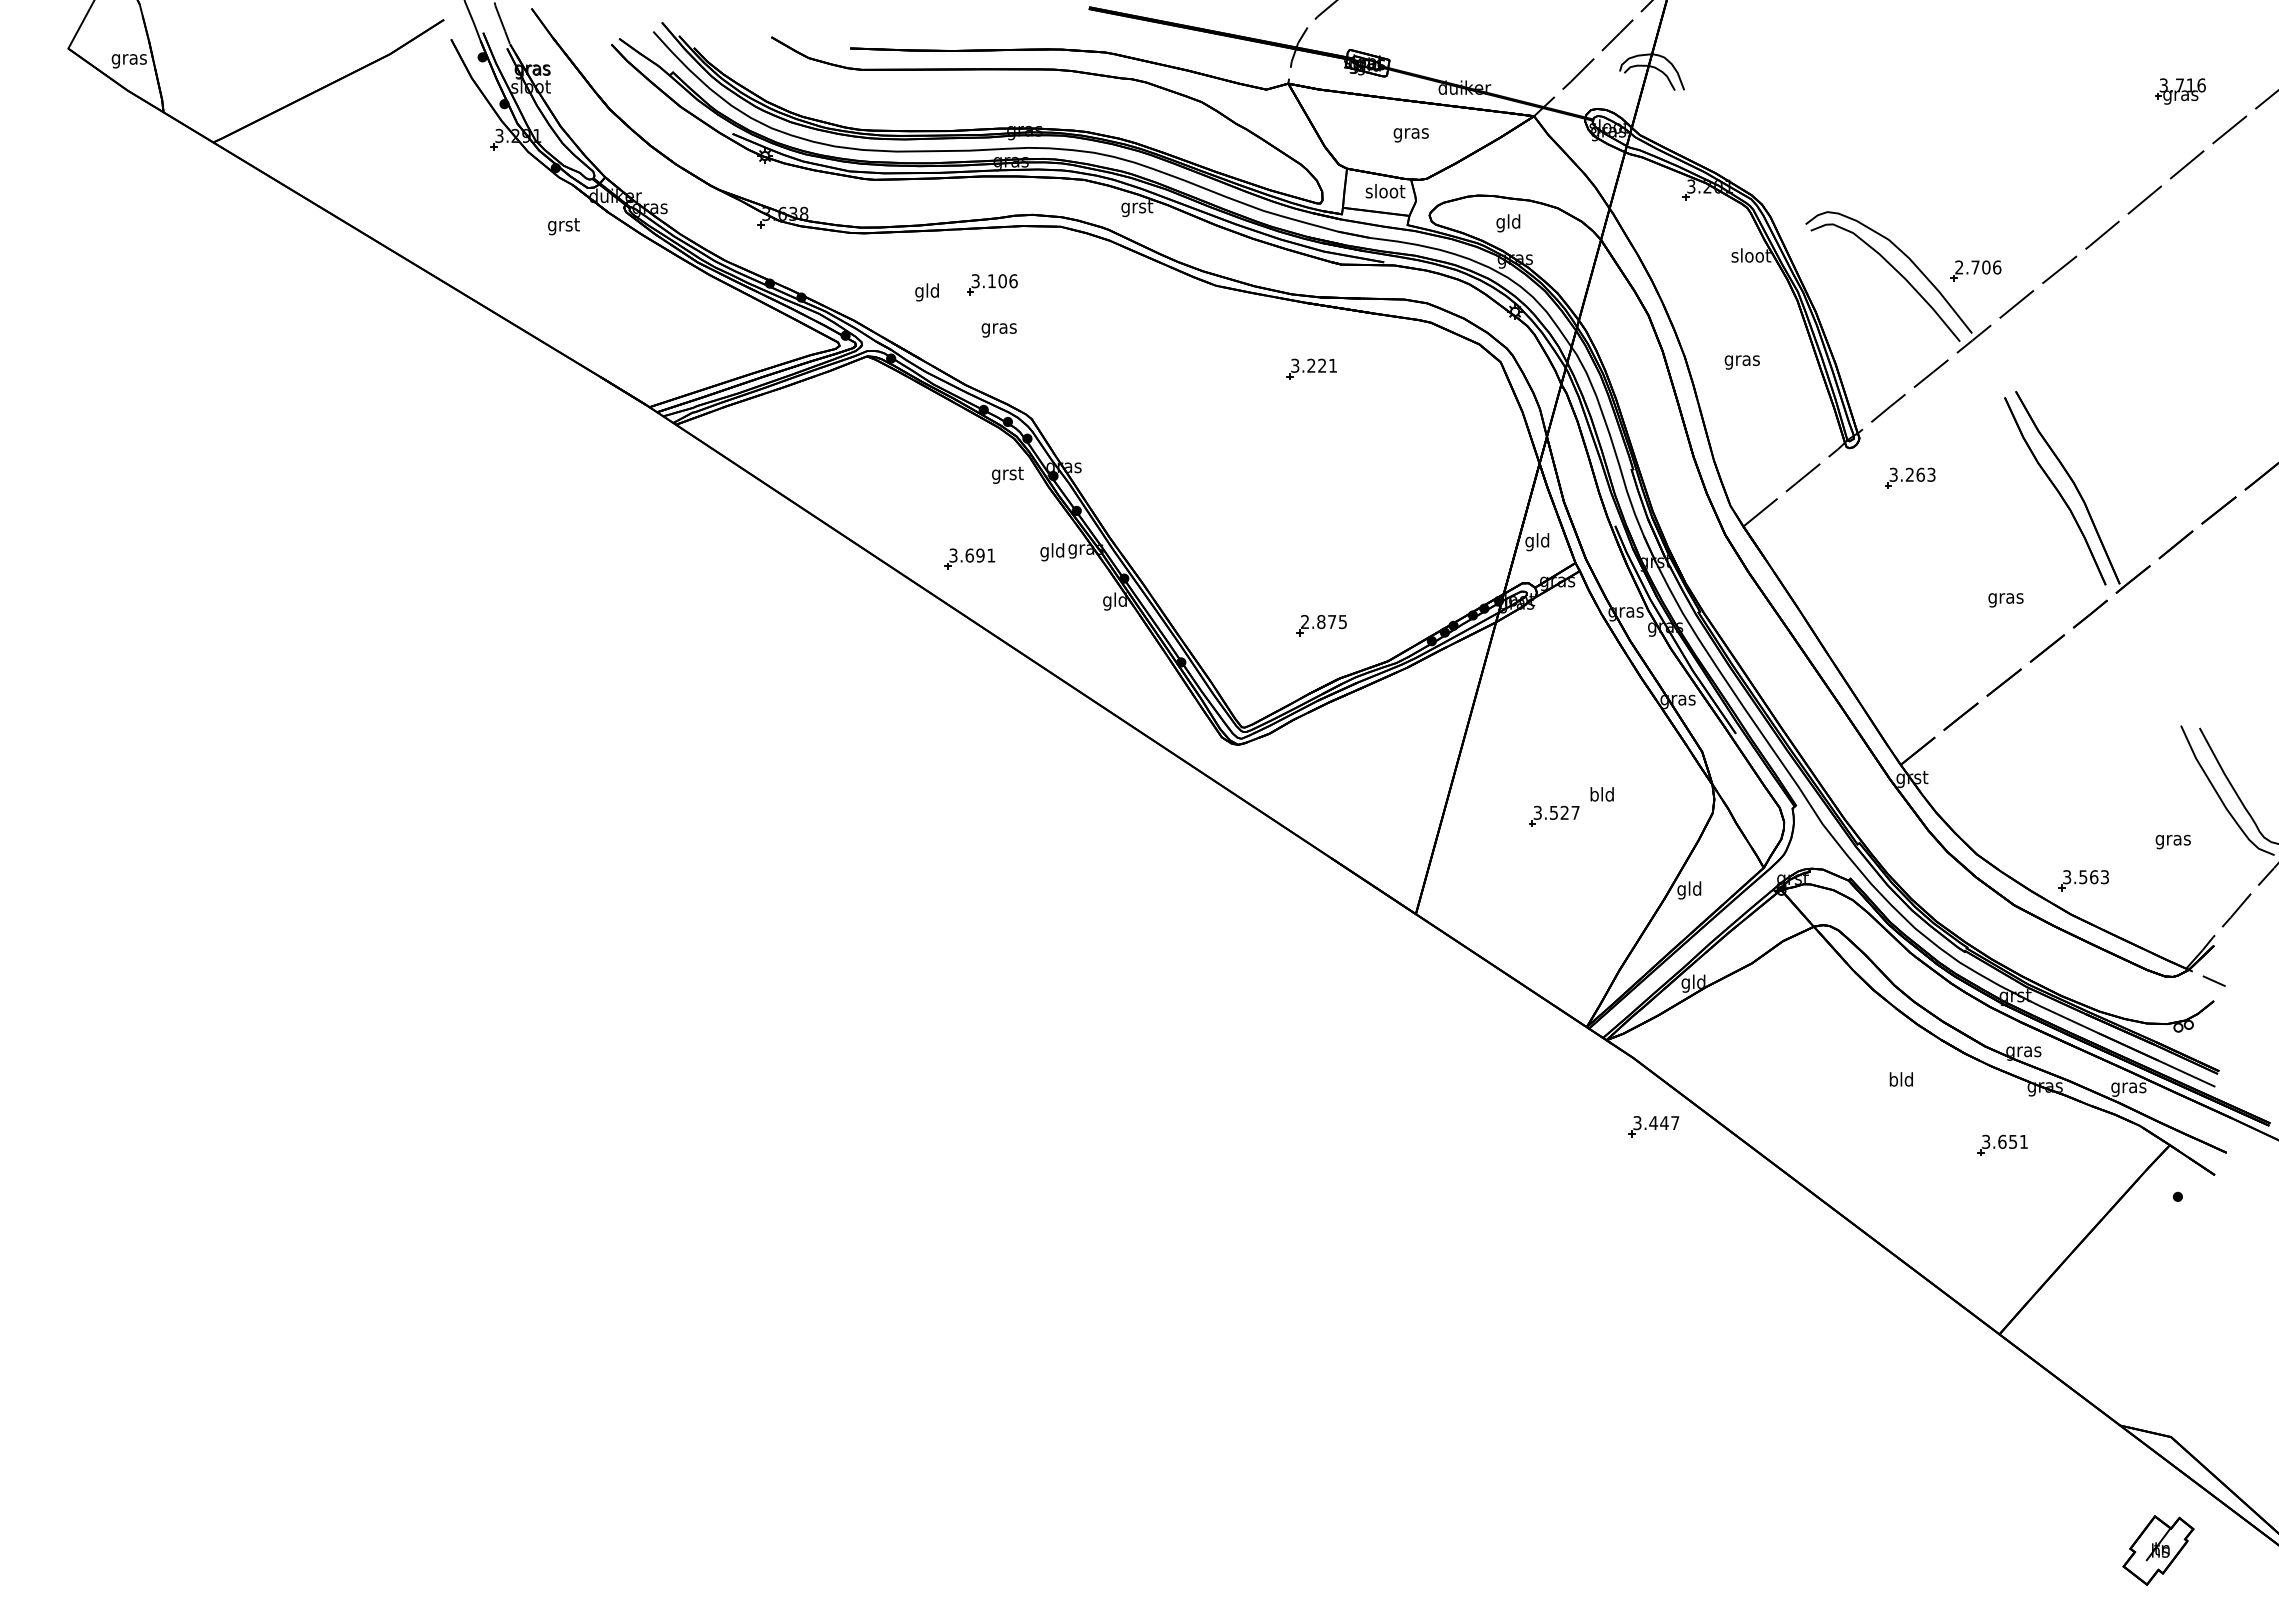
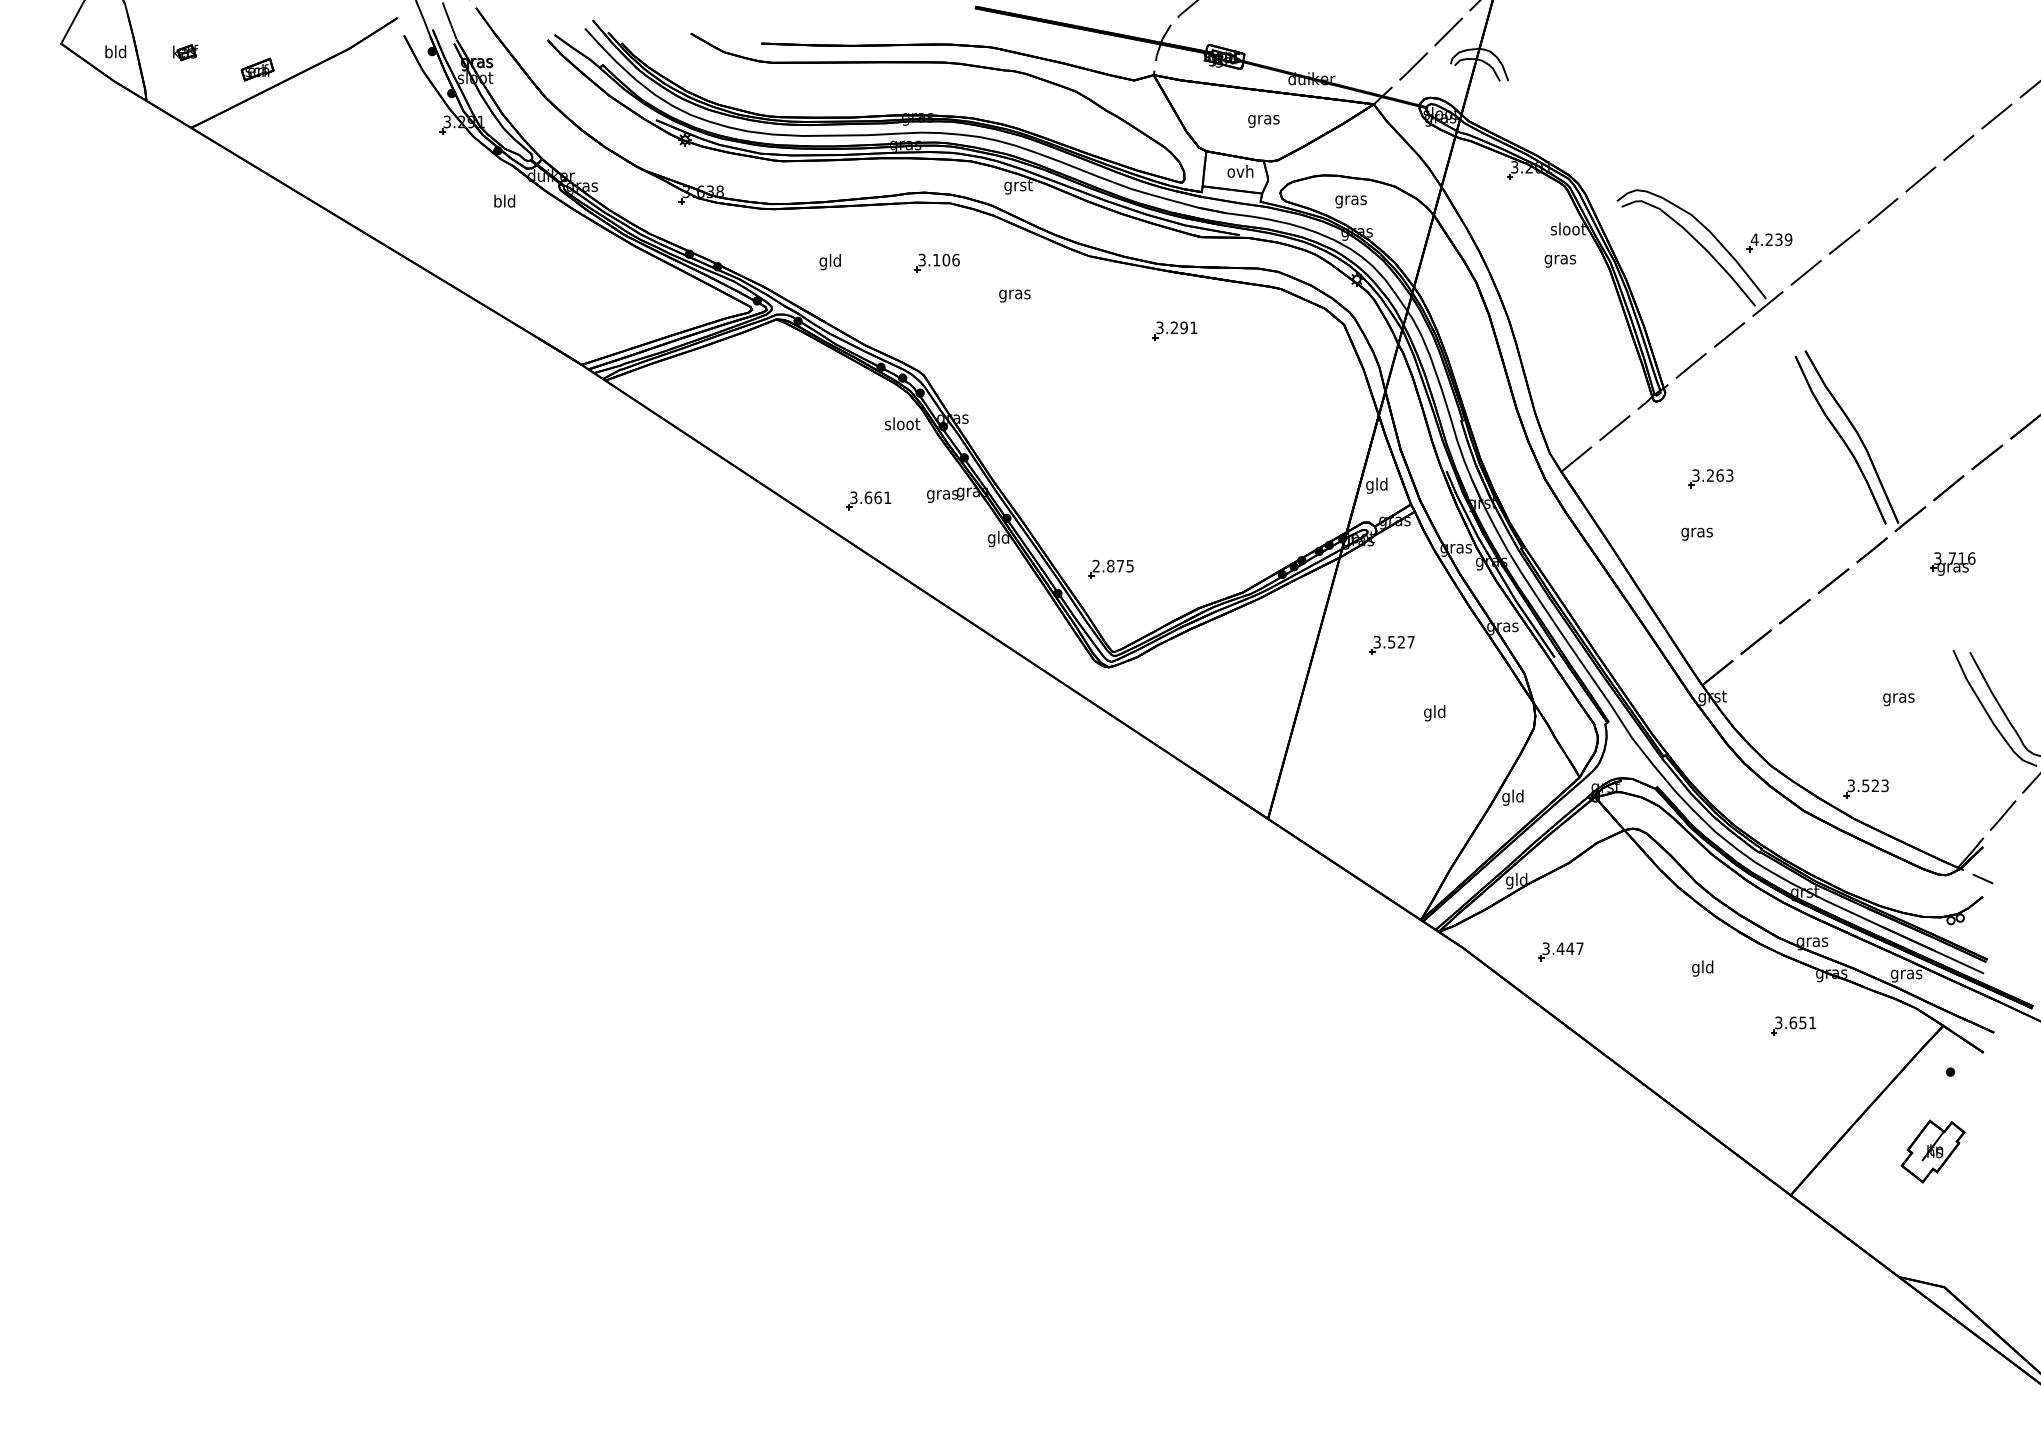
part: (207, 58) -> (185, 52), added
text: (128, 59) -> (115, 53), gras -> bld
part: (287, 77) -> (257, 69), added
part: (2180, 91) -> (1952, 564), moved
text: (1385, 191) -> (1240, 171), sloot -> ovh
text: (1508, 223) -> (1350, 200), gld -> gras
text: (563, 226) -> (504, 203), grst -> bld
text: (1977, 267) -> (1771, 239), 2.706 -> 4.239
part: (992, 284) -> (937, 263), moved
text: (998, 330) -> (1014, 296), moved
text: (1741, 362) -> (1559, 261), moved
text: (1322, 365) -> (1184, 327), 3.221 -> 3.291
text: (1007, 474) -> (902, 425), grst -> sloot
part: (1910, 477) -> (1711, 478), moved
text: (1052, 552) -> (942, 495), gld -> gras
text: (980, 555) -> (878, 497), 3.691 -> 3.661
text: (2005, 600) -> (1696, 534), moved
part: (1321, 625) -> (1110, 569), moved
text: (1594, 796) -> (1427, 713), bld -> gld
part: (1554, 815) -> (1392, 644), moved
text: (2172, 841) -> (1898, 699), moved
text: (2094, 877) -> (1875, 786), 3.563 -> 3.523
text: (1893, 1081) -> (1695, 968), bld -> gld
part: (1653, 1126) -> (1560, 951), moved
part: (2158, 1550) -> (1933, 1151), moved

